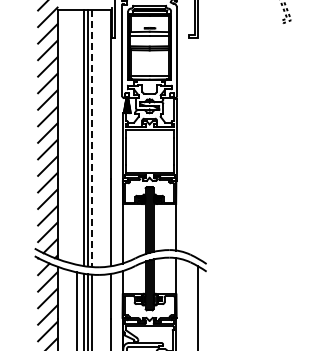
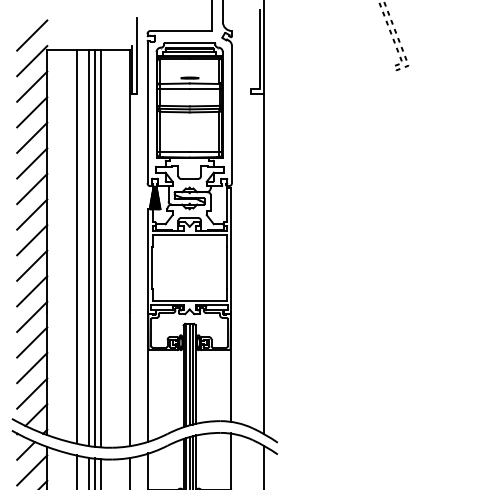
line: (76, 136) -> (76, 245), added
line: (92, 138) -> (101, 248), dashed -> solid
line: (197, 148) -> (263, 264), added

